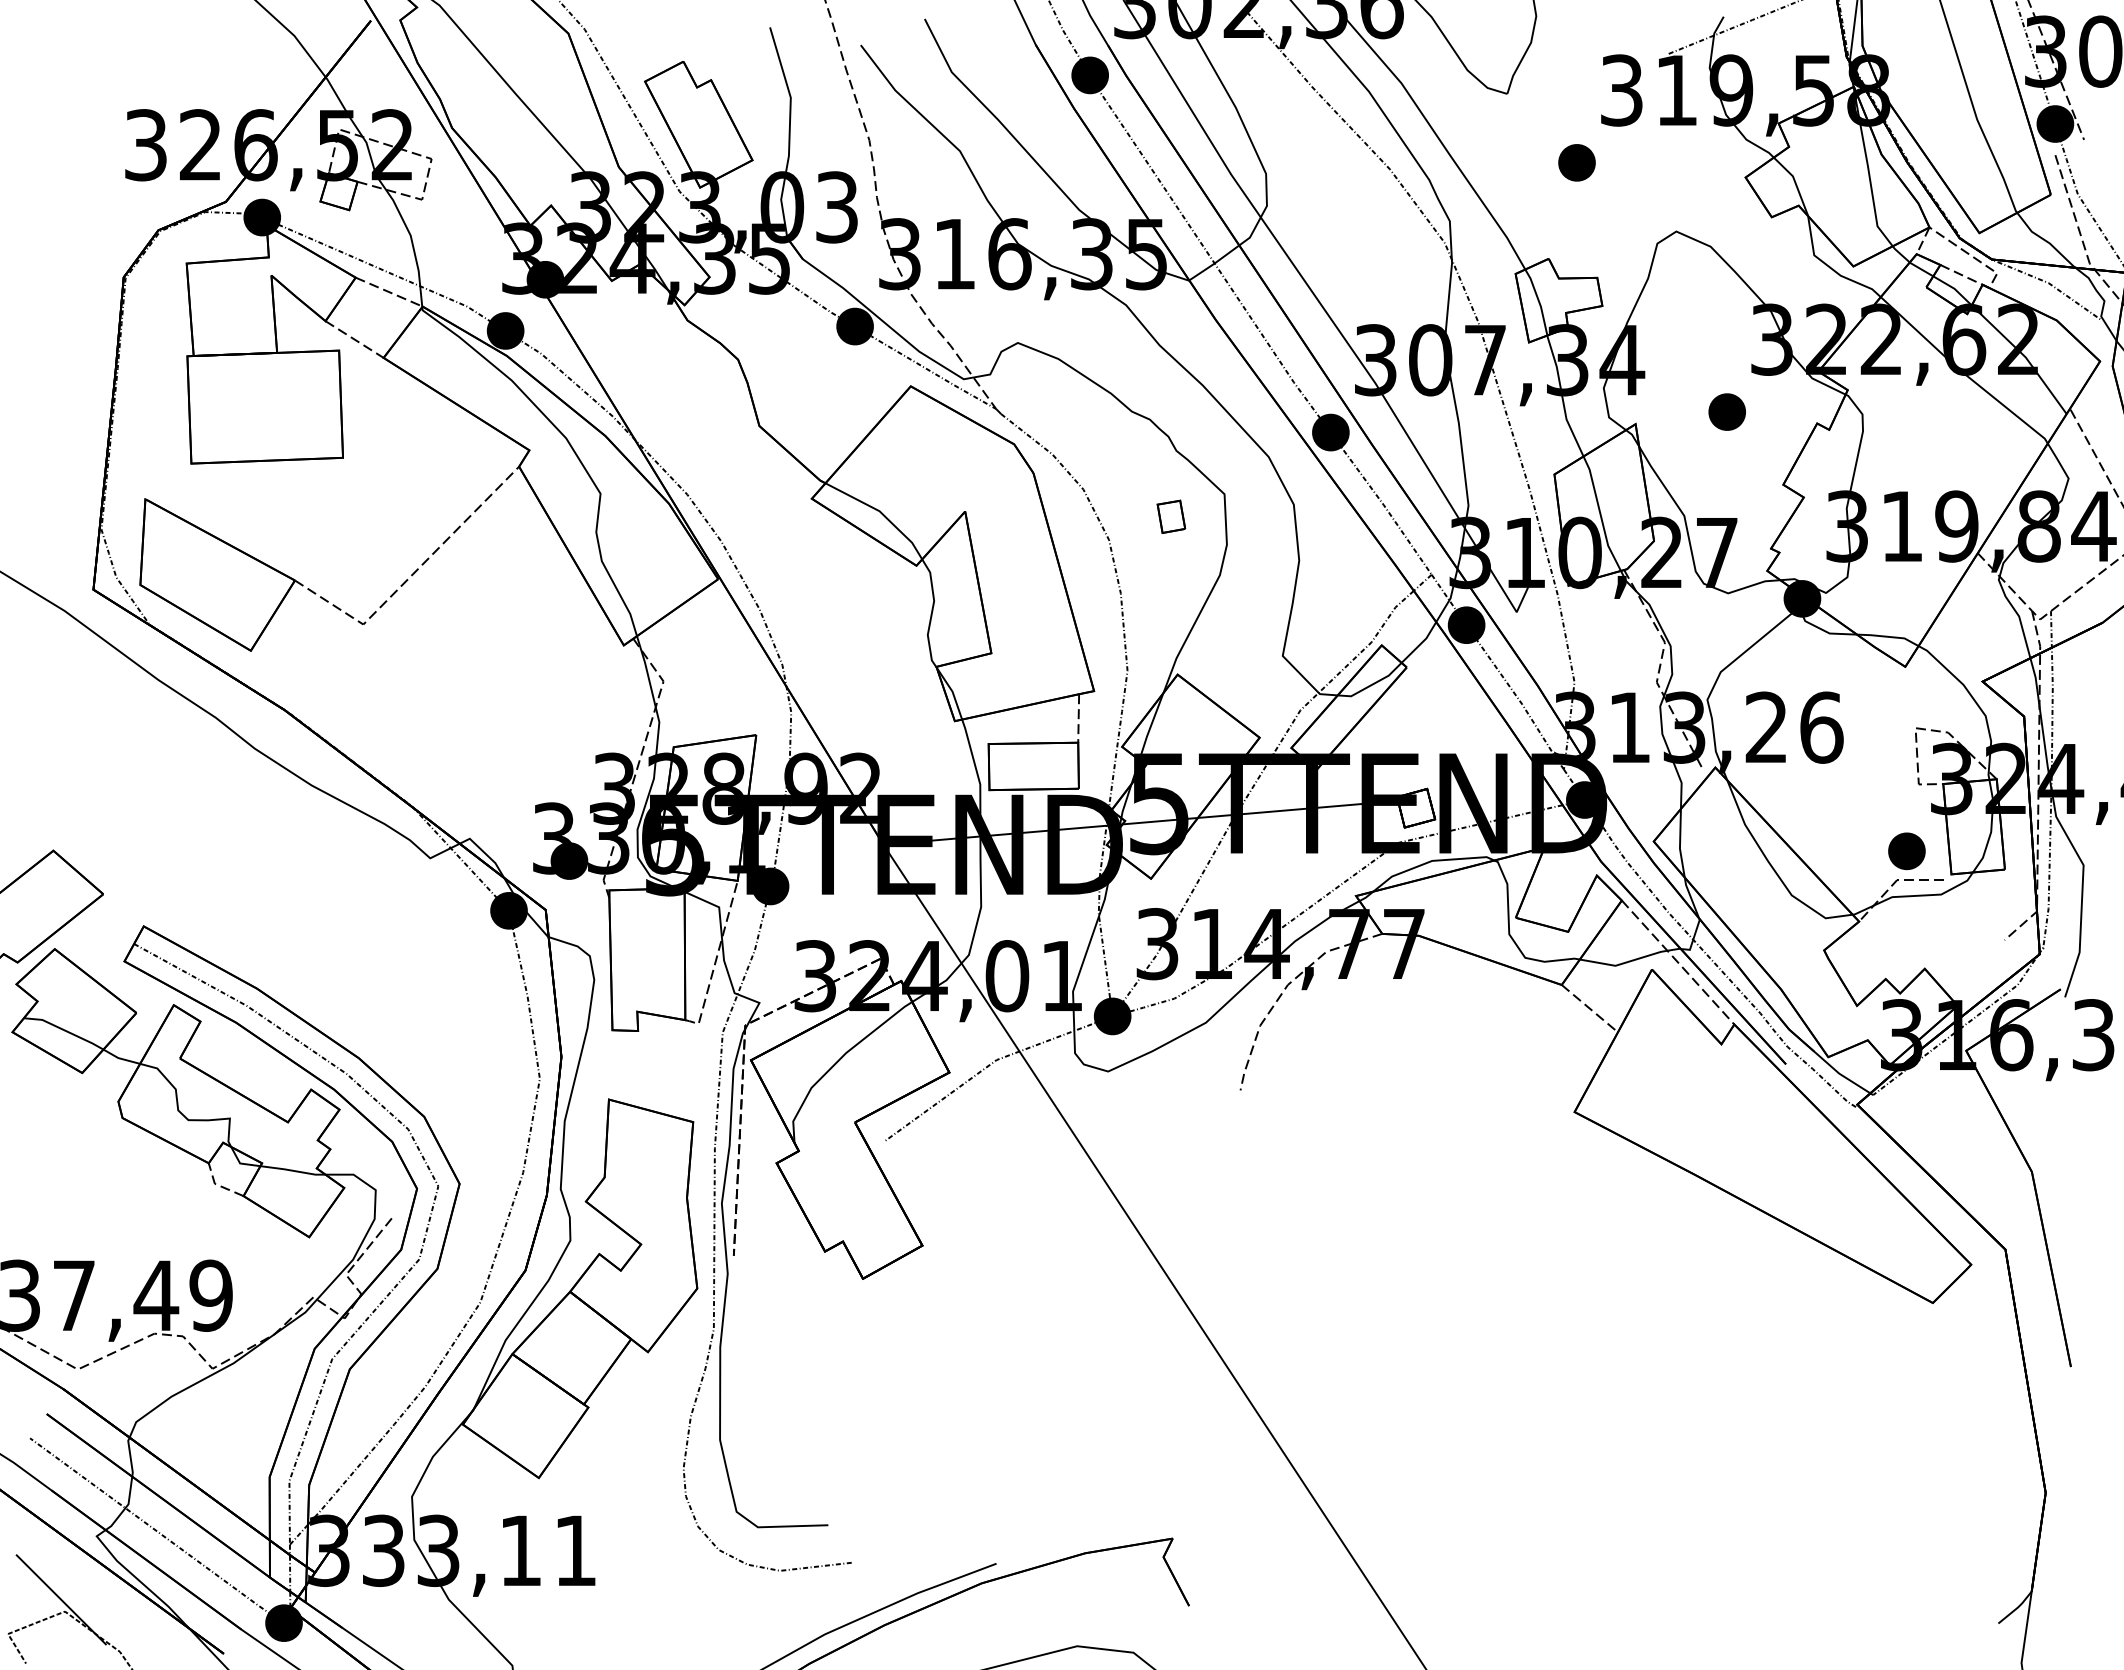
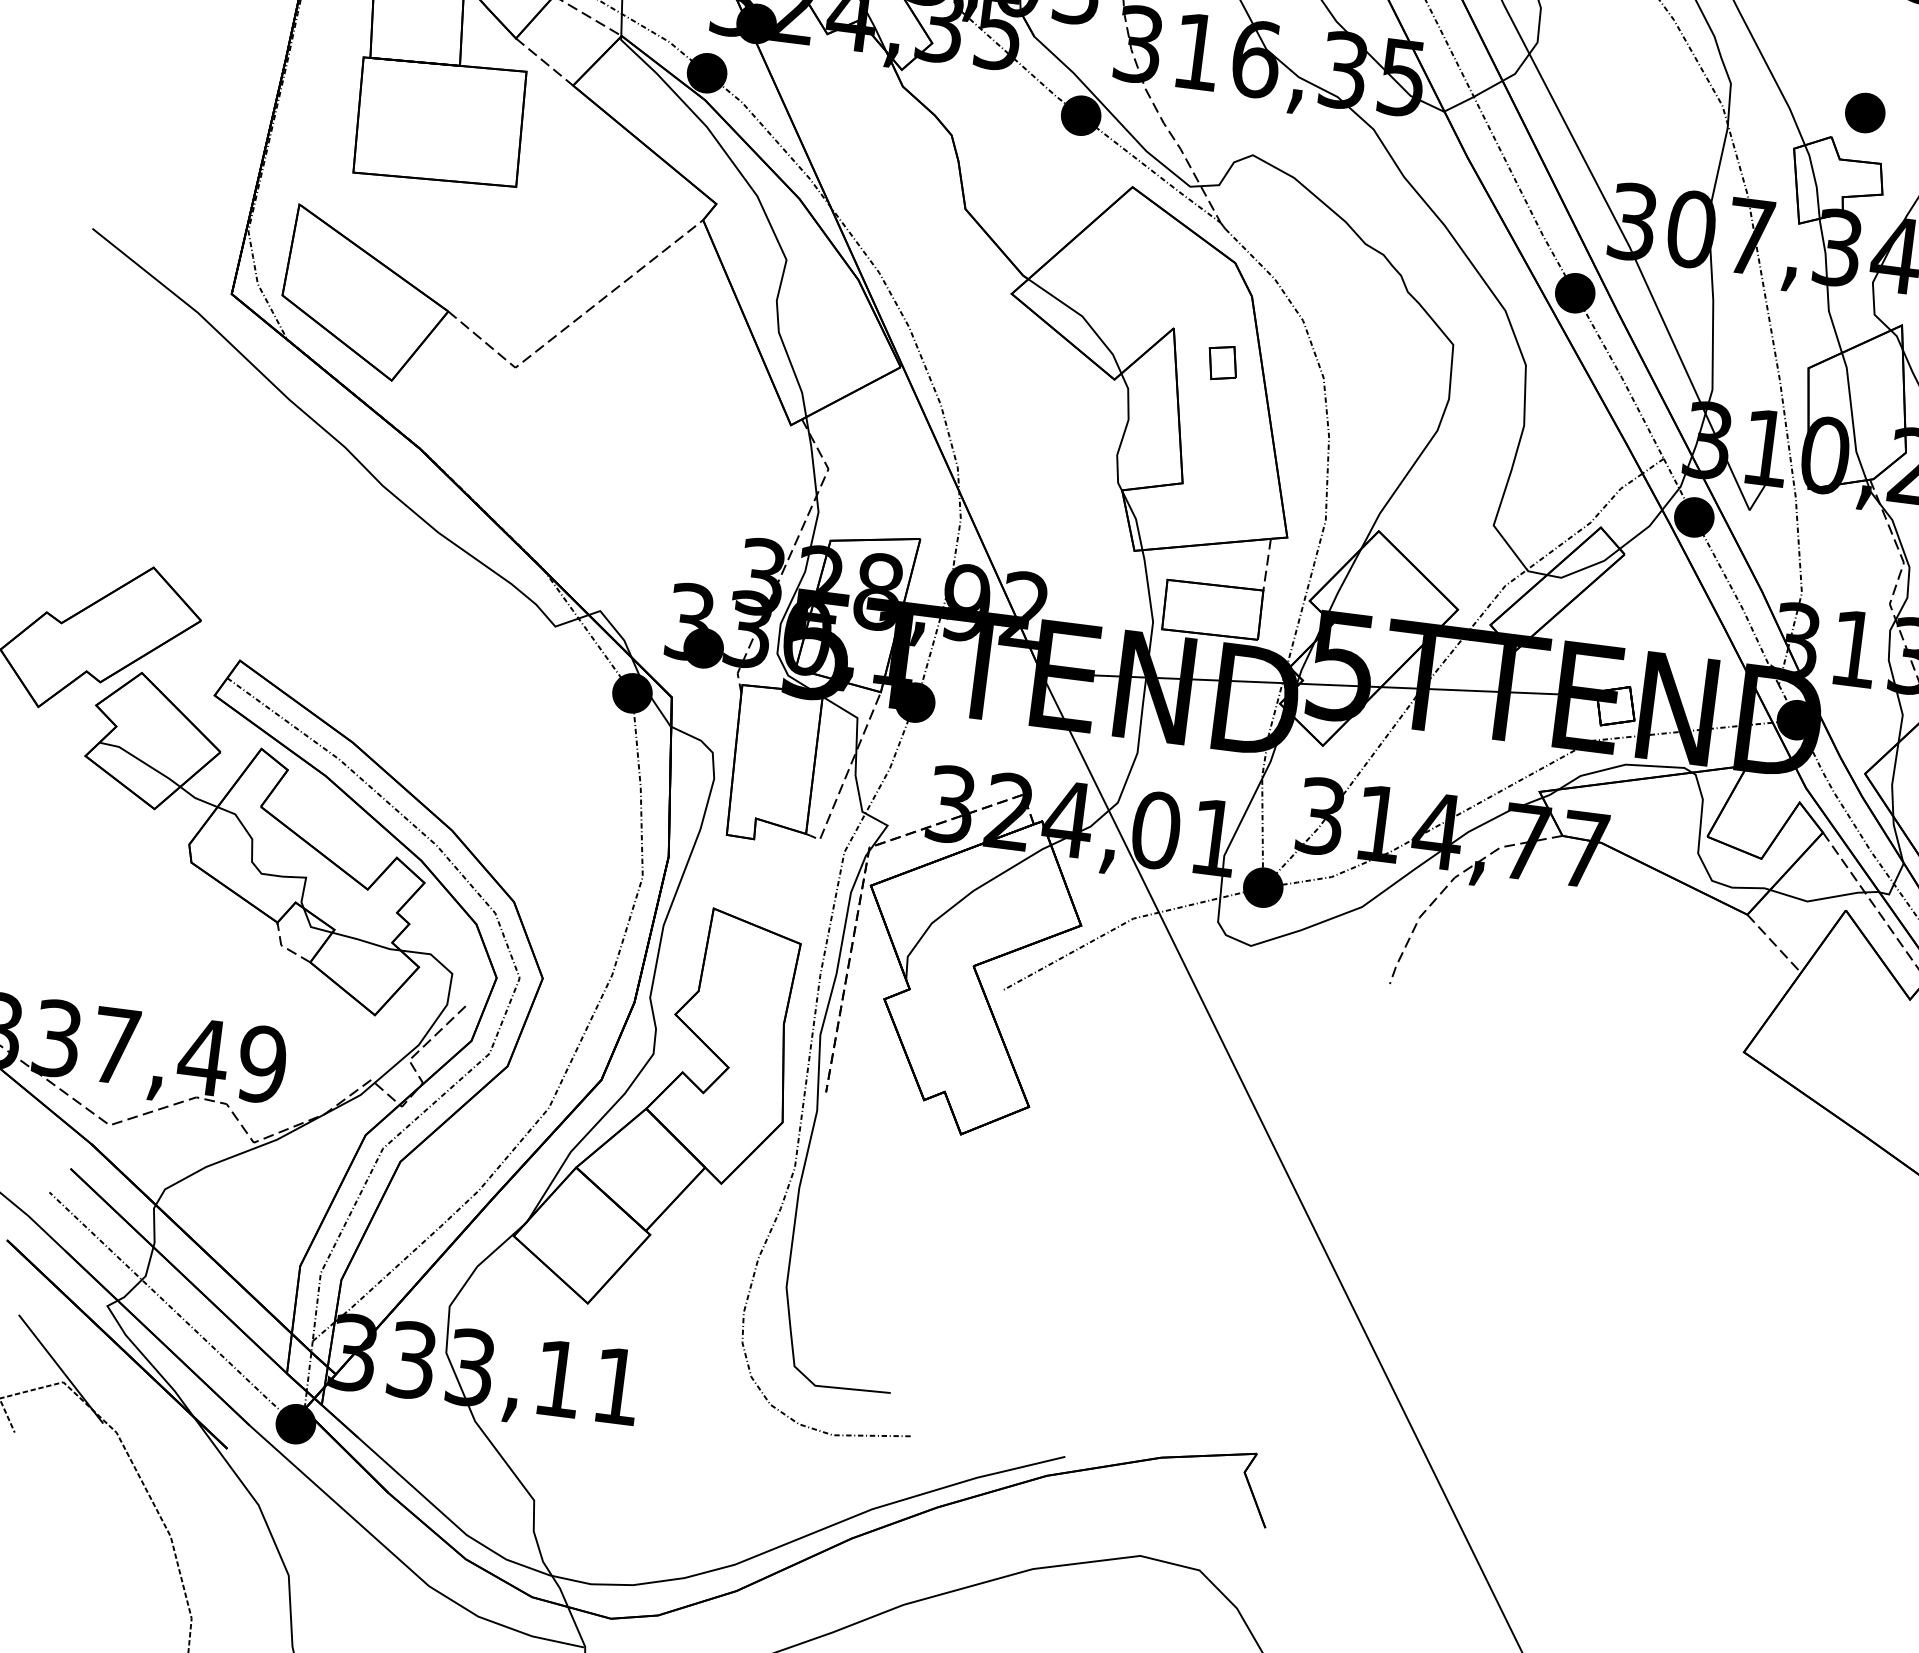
part: (1576, 162) -> (1864, 112), moved
part: (1171, 516) -> (1223, 362), moved

